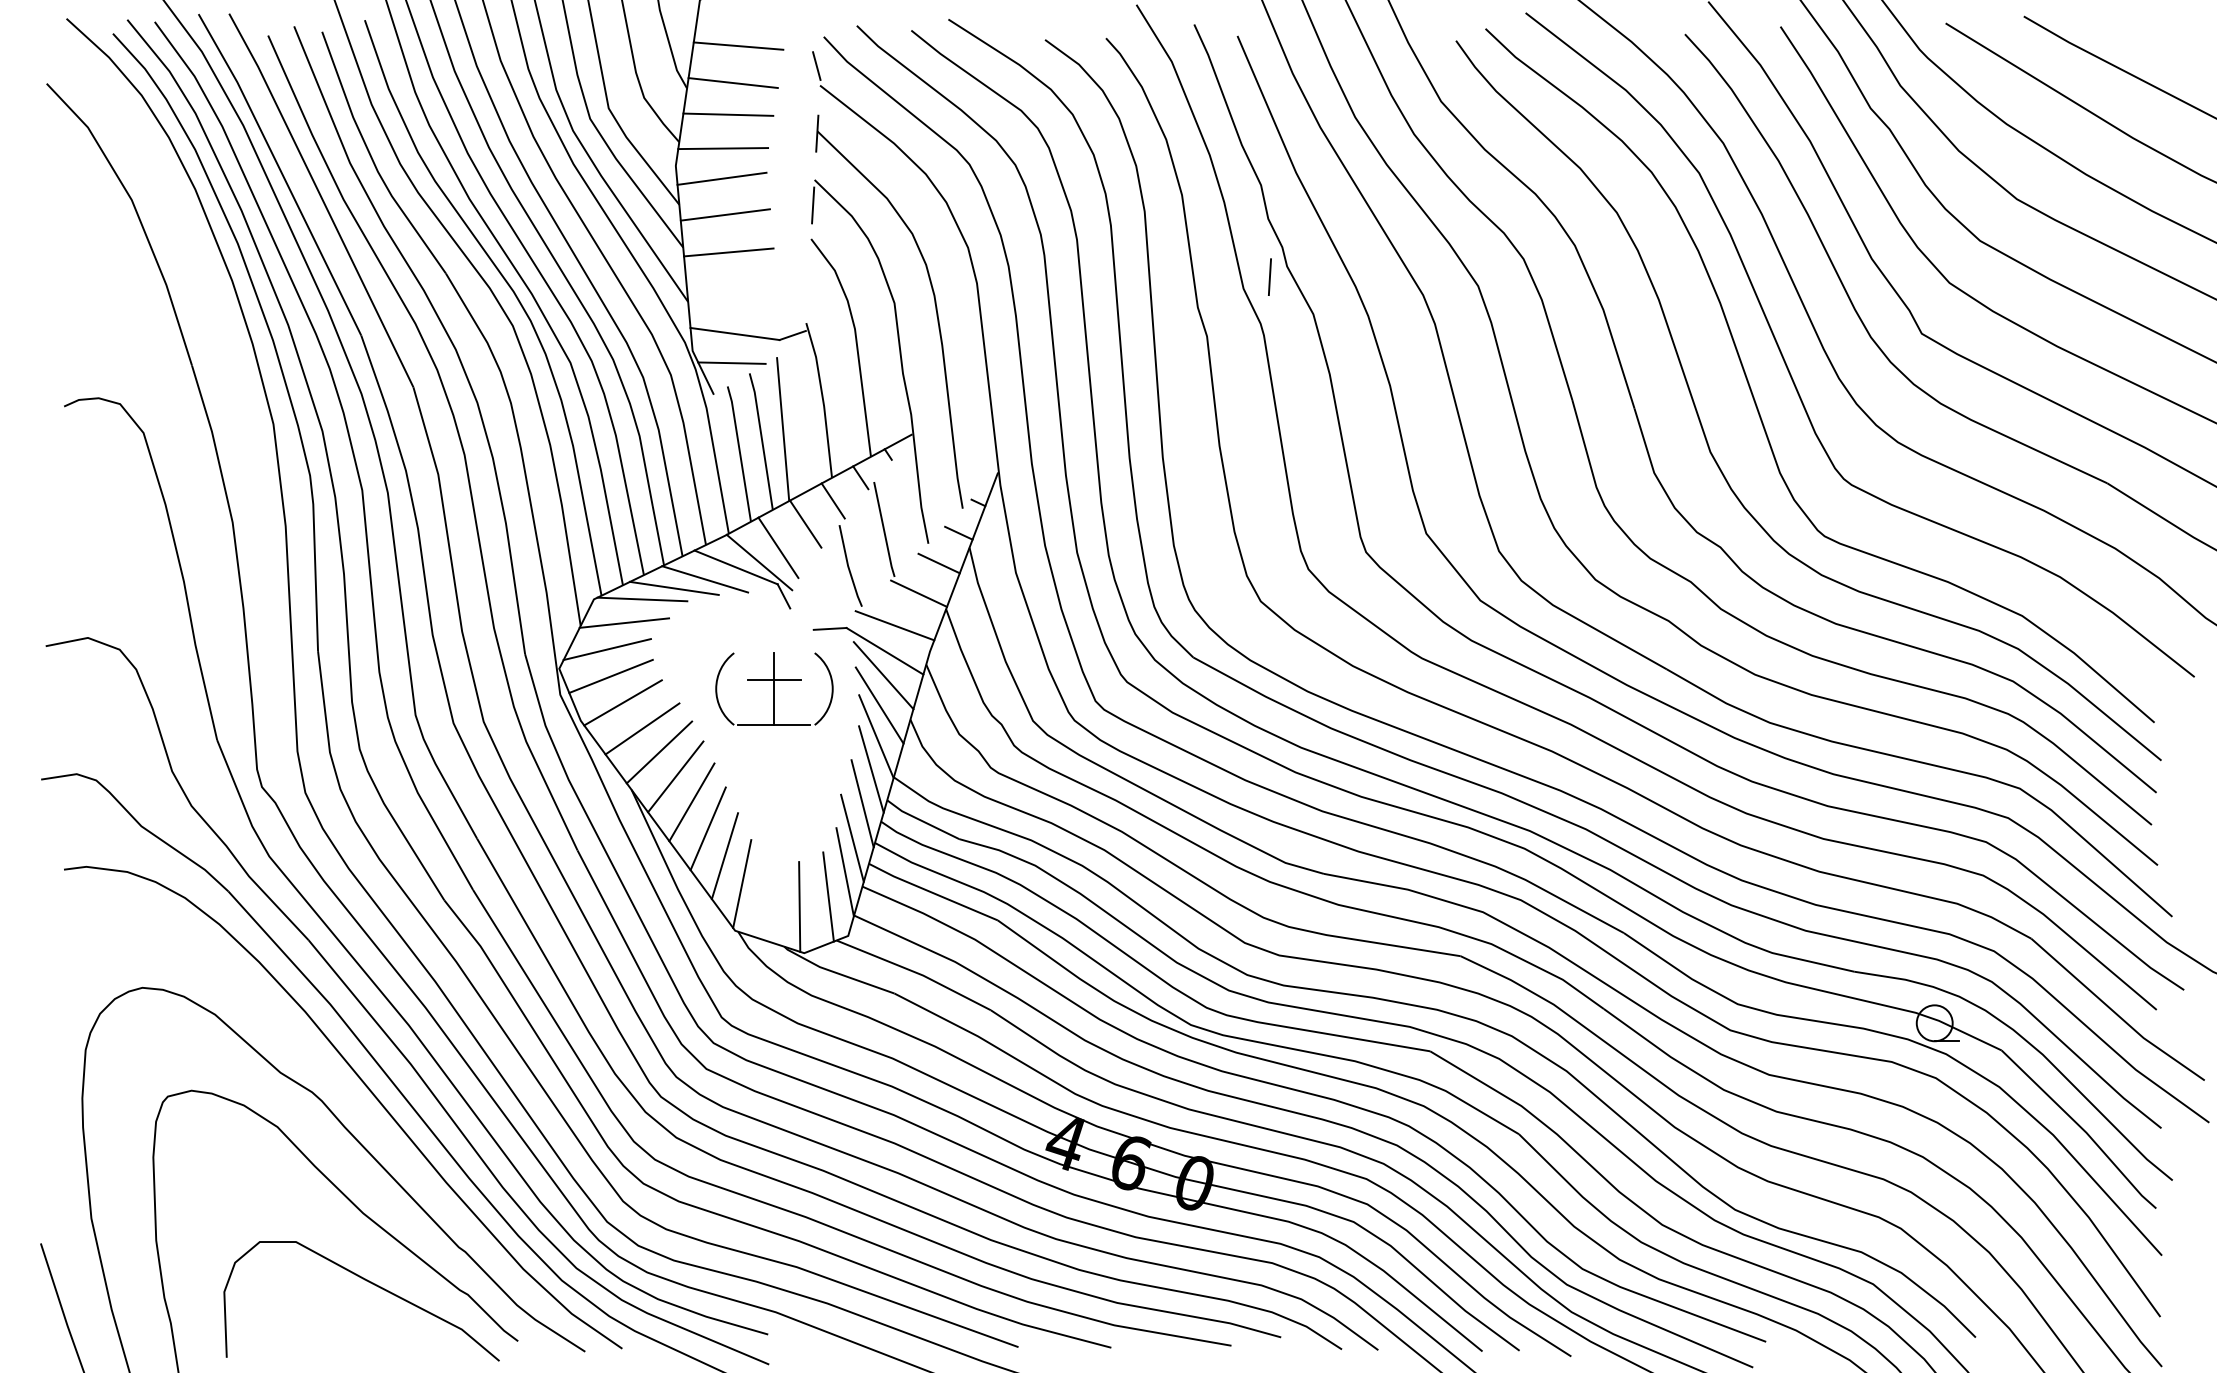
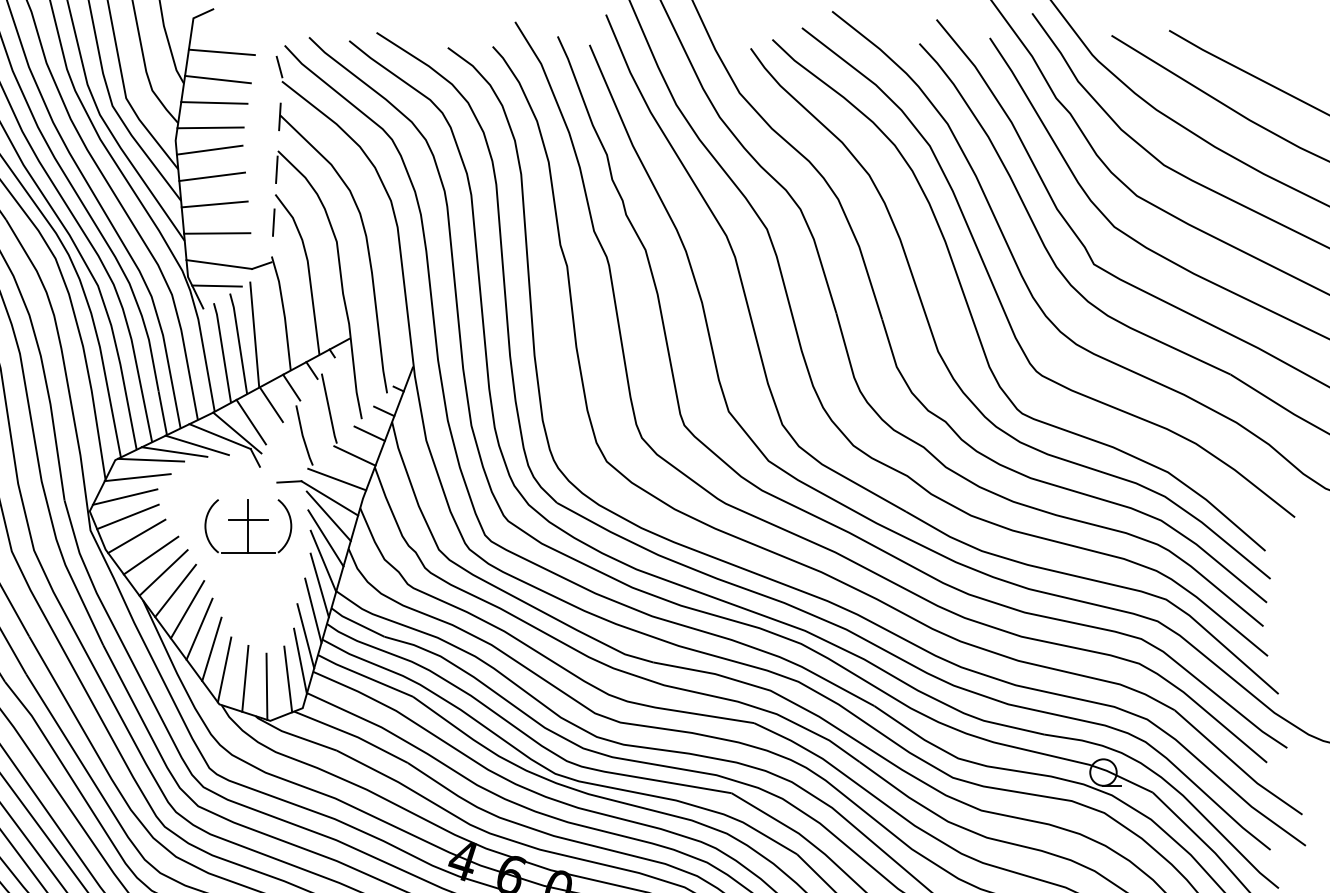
line: (1269, 276) -> (273, 222), moved
line: (732, 291) -> (217, 233), added
line: (770, 895) -> (245, 678), added

